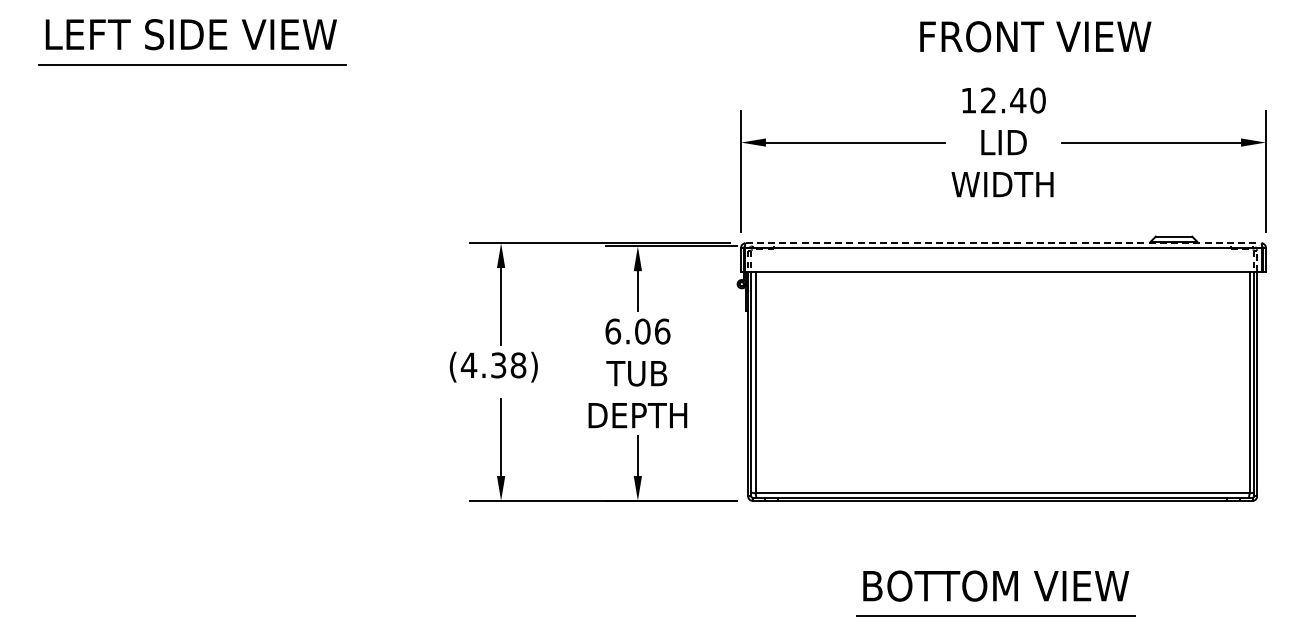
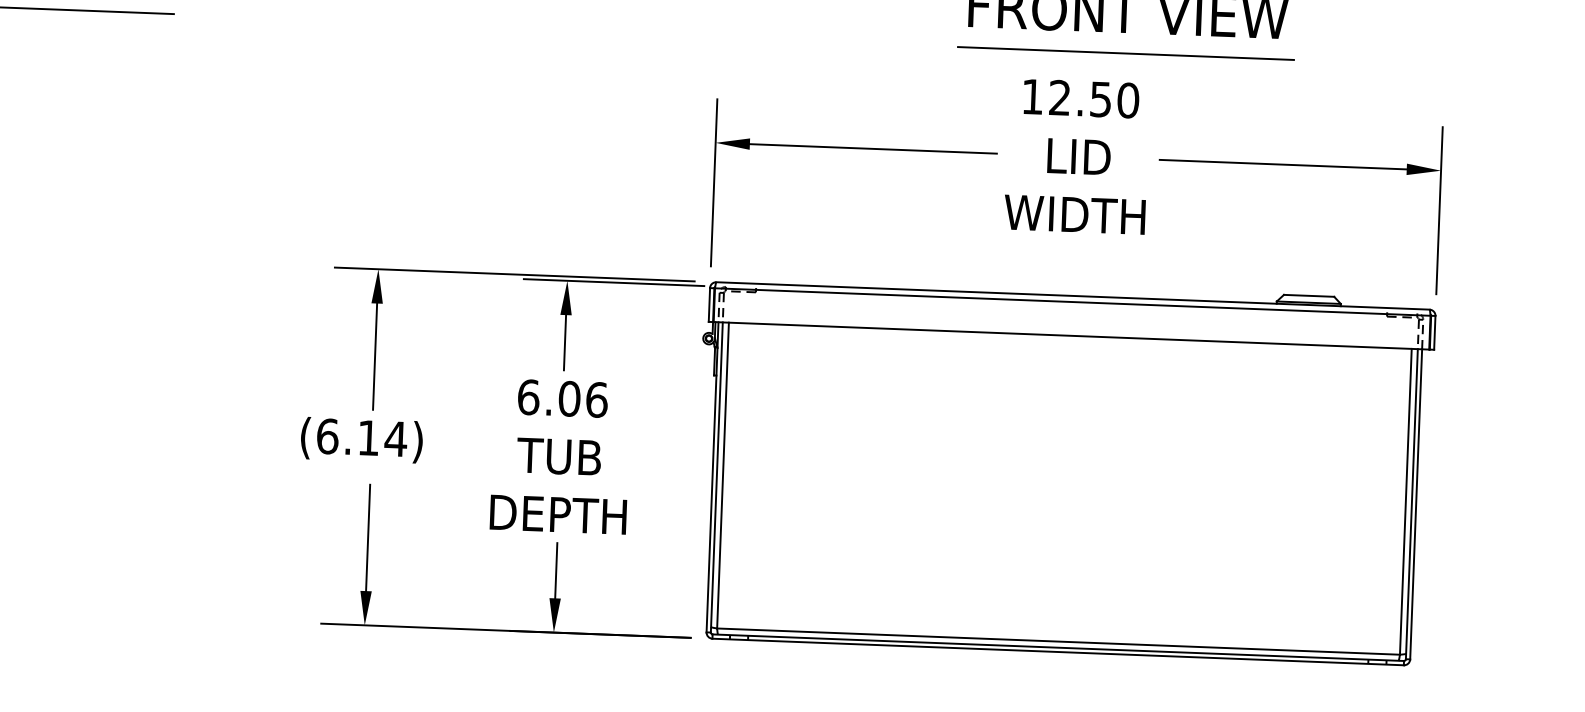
line: (1034, 66) -> (1125, 53), added
text: (1018, 100) -> (1101, 99), 12.40 -> 12.50
line: (1003, 243) -> (1072, 296), dashed -> solid
text: (493, 365) -> (361, 437), (4.38) -> (6.14)

